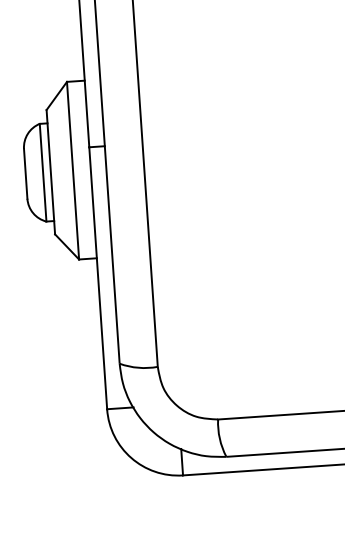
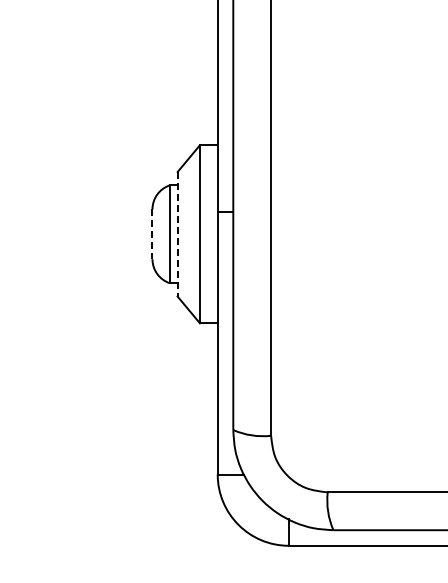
line: (50, 172) -> (177, 234), solid -> dashed
line: (25, 174) -> (152, 234), solid -> dashed

